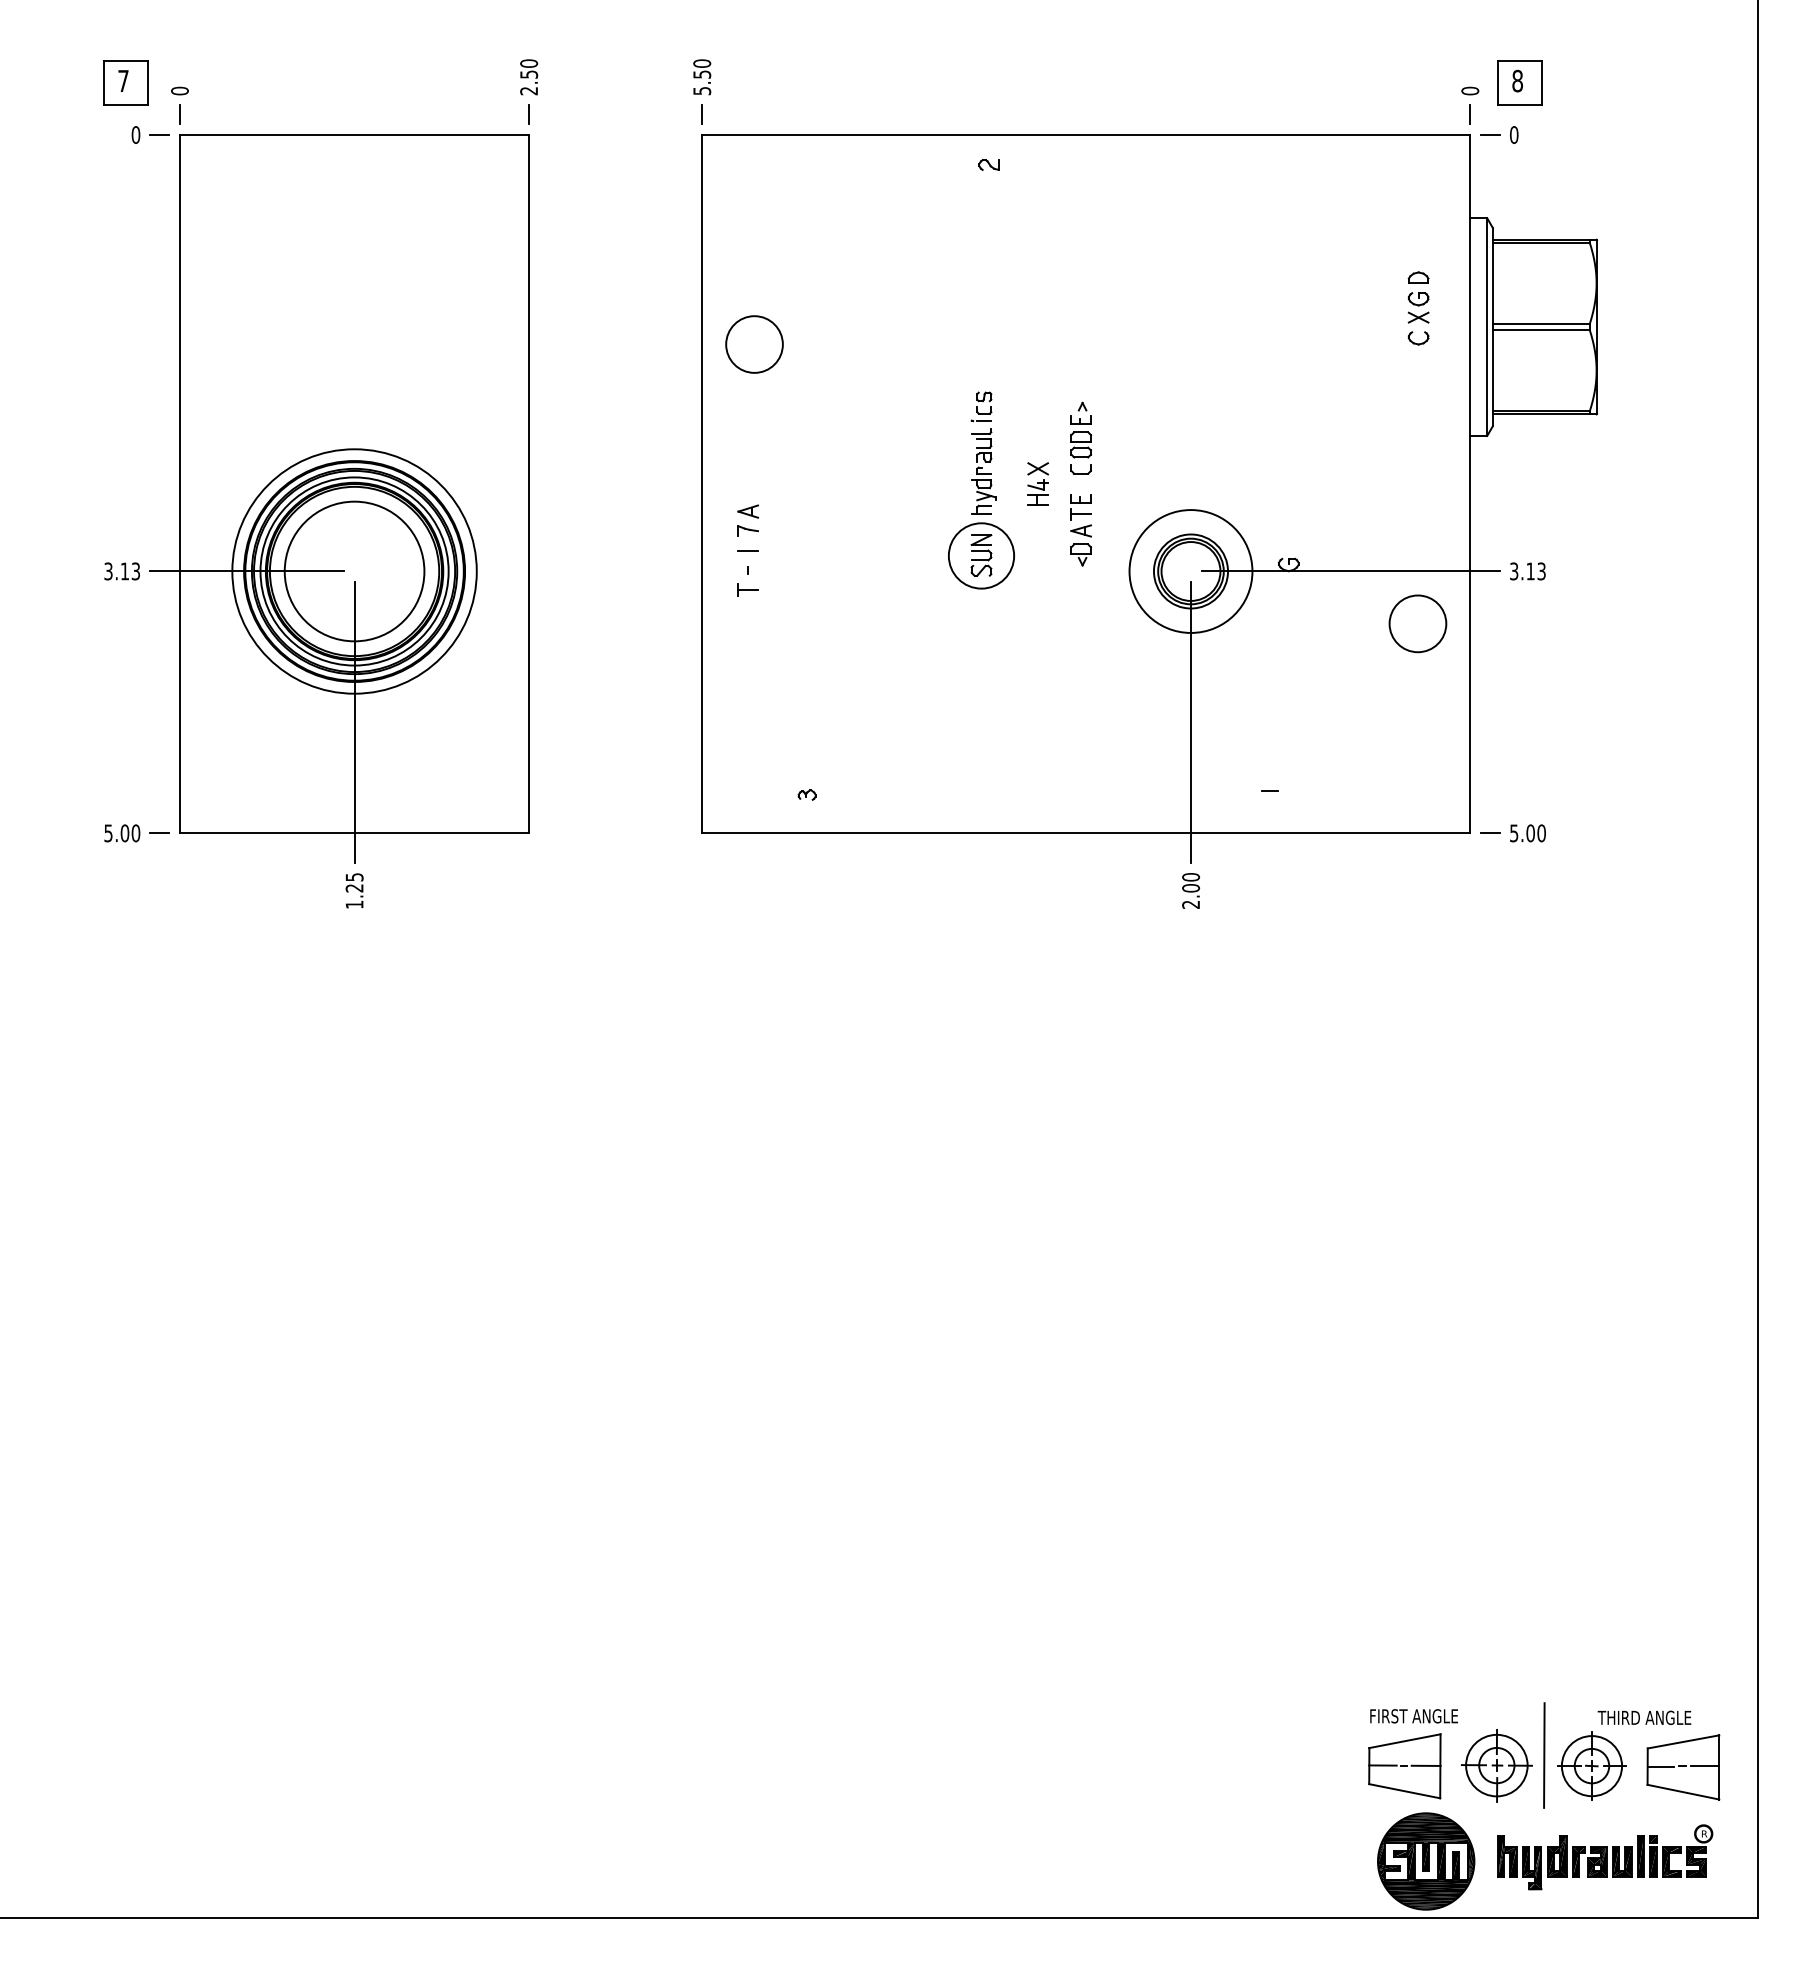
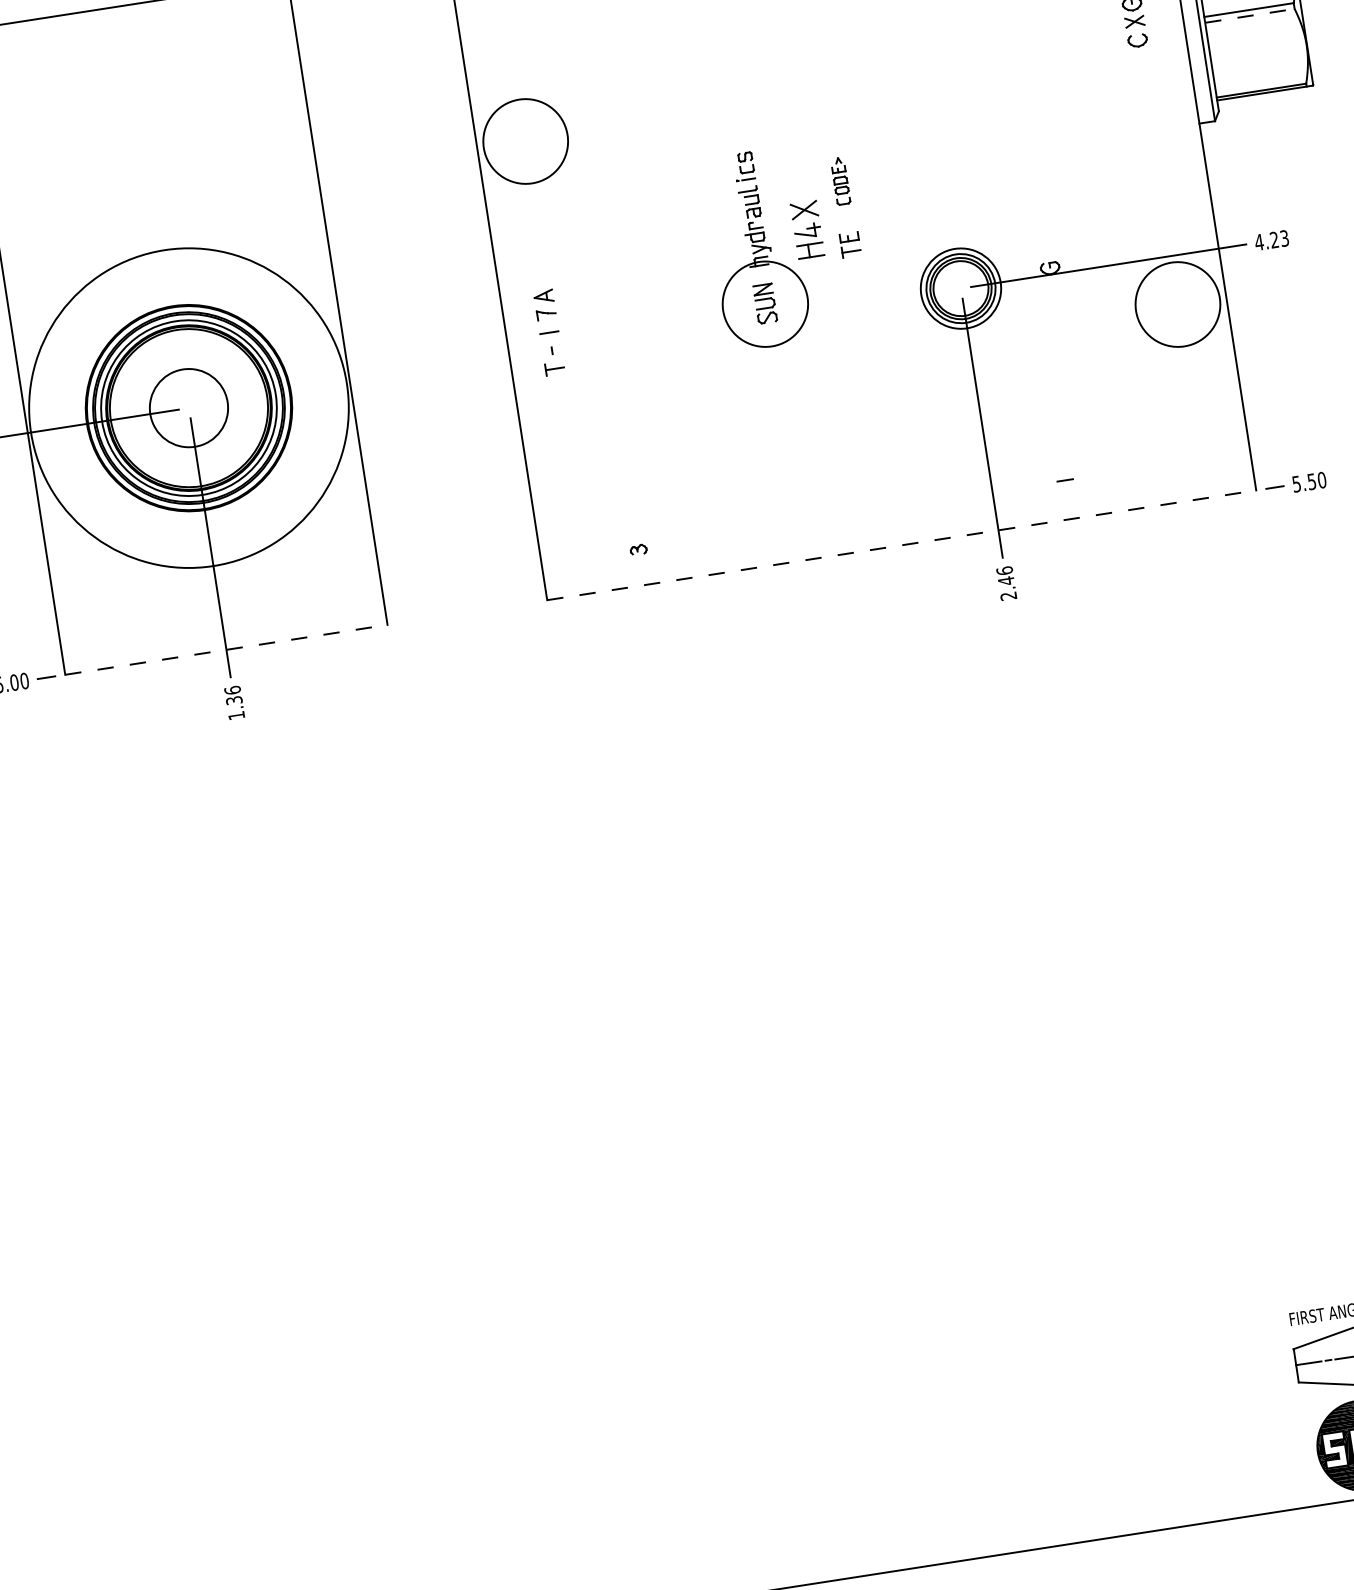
line: (1541, 330) -> (1250, 16), solid -> dashed
circle: (754, 344) -> (525, 141), size x1.6
part: (1081, 437) -> (840, 180), size x0.7
part: (1037, 483) -> (806, 229), size x1.4
part: (1081, 545) -> (856, 280), removed
circle: (981, 555) -> (765, 303), size x1.4
circle: (354, 571) -> (188, 408), size x0.6
circle: (354, 571) -> (188, 408), size x1.4
circle: (1190, 571) -> (960, 288), size x0.7
text: (1521, 571) -> (1266, 241), 3.13 -> 4.23
circle: (1417, 623) -> (1177, 304), size x1.6
line: (354, 833) -> (226, 649), solid -> dashed
line: (1086, 833) -> (901, 545), solid -> dashed
text: (1530, 833) -> (1311, 481), 5.00 -> 5.50
text: (354, 882) -> (233, 695), 1.25 -> 1.36
text: (1191, 882) -> (1005, 575), 2.00 -> 2.46

